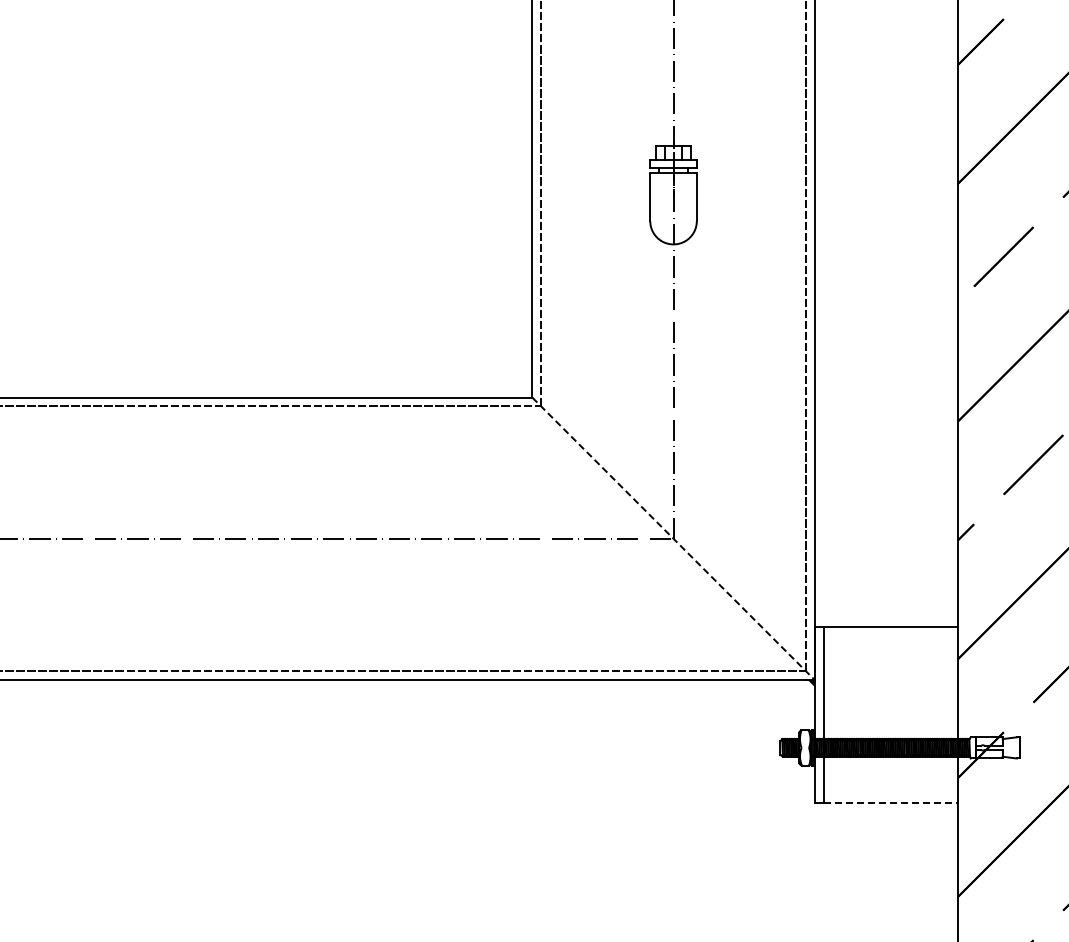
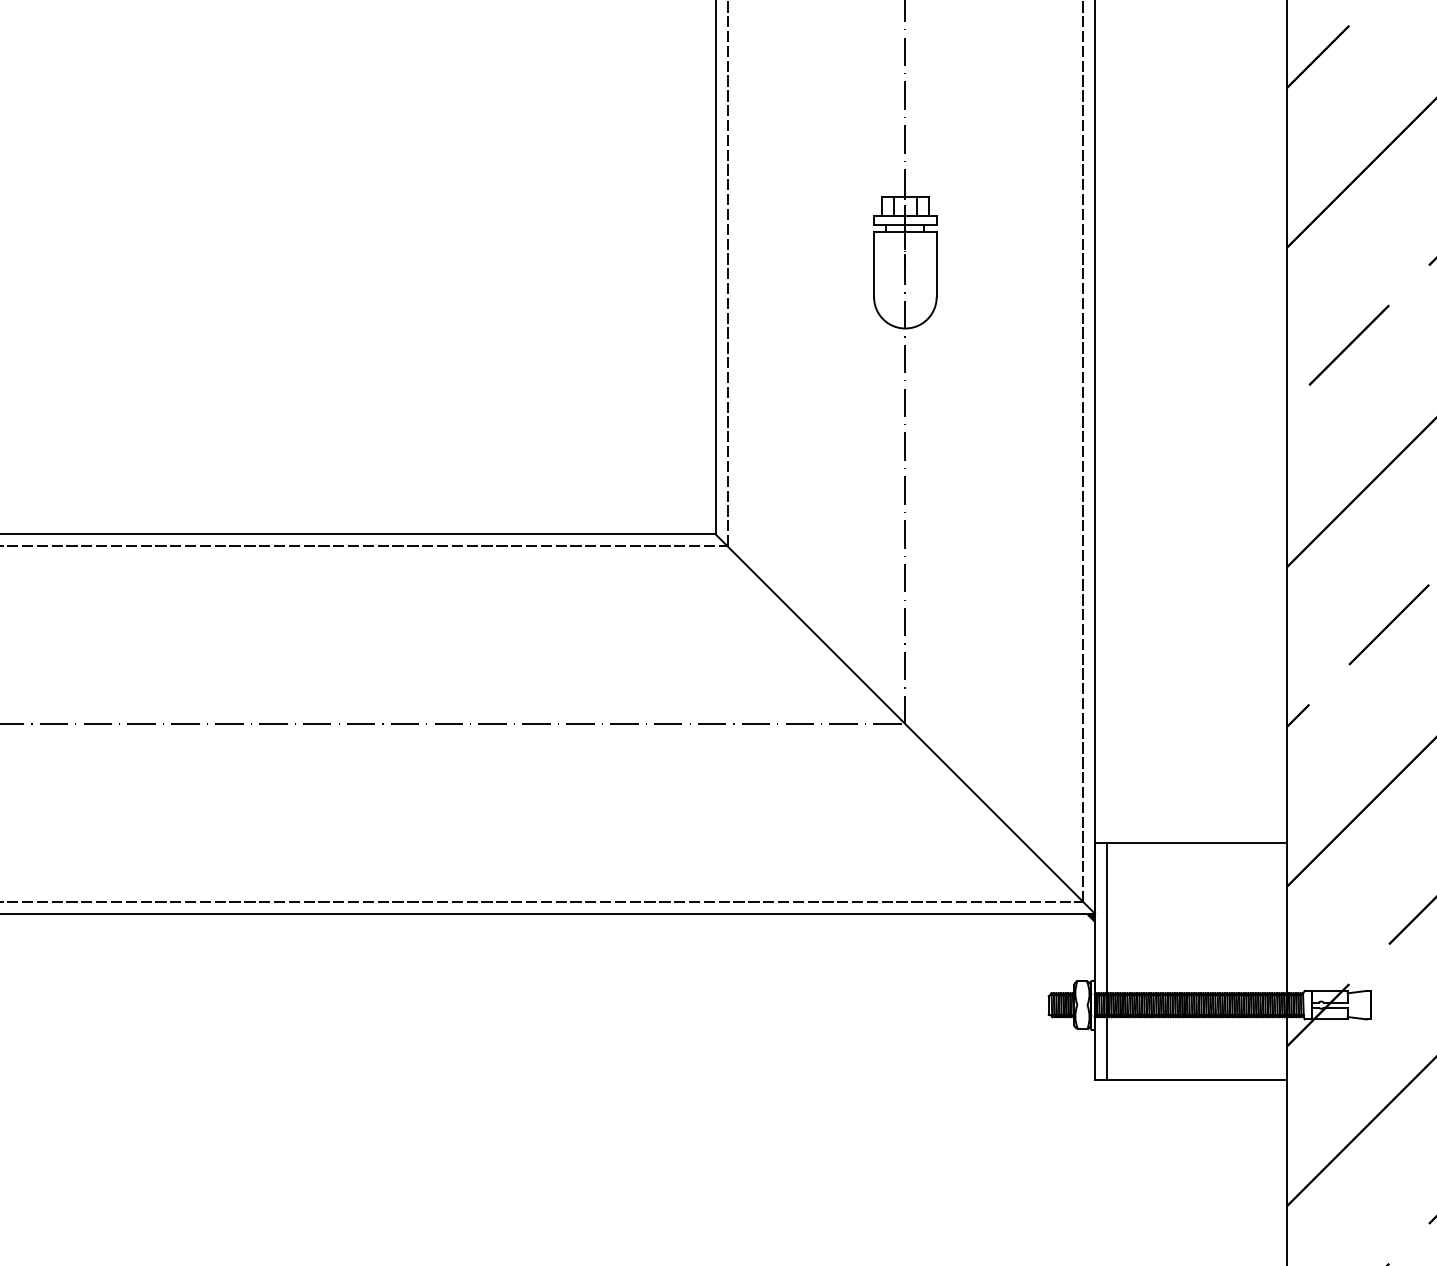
line: (673, 538) -> (905, 723), dashed -> solid
line: (891, 803) -> (1198, 1079), dashed -> solid

